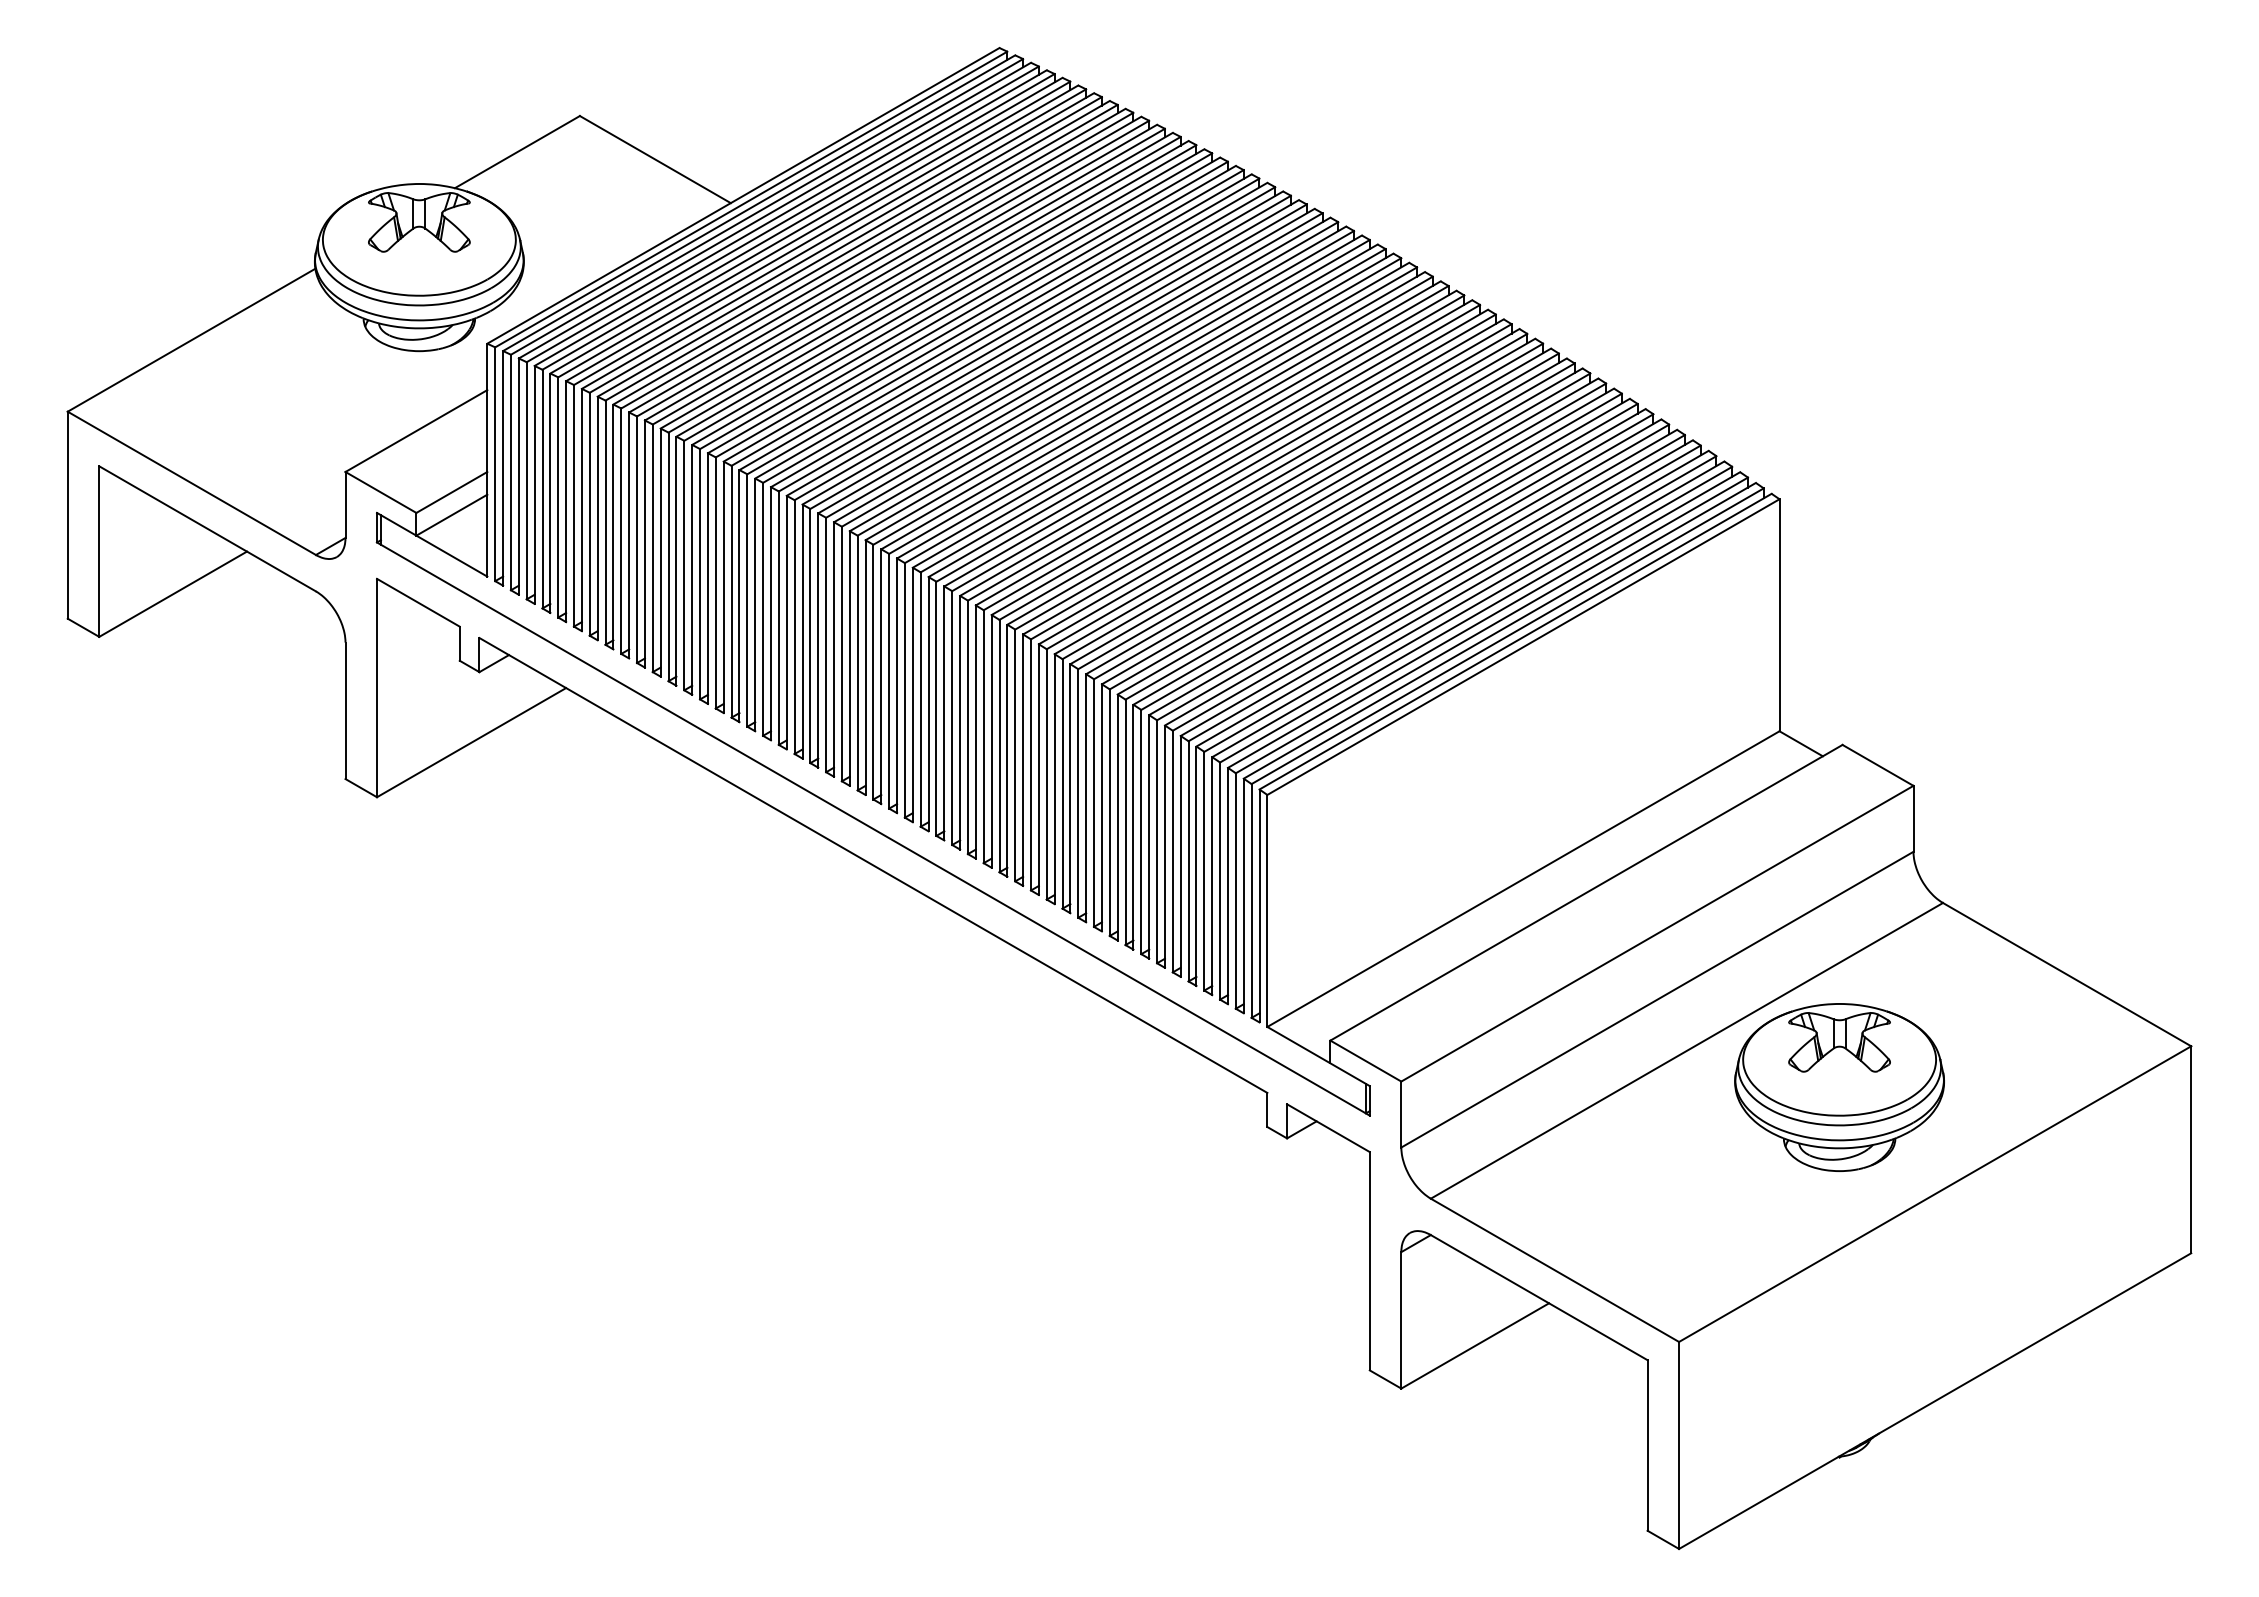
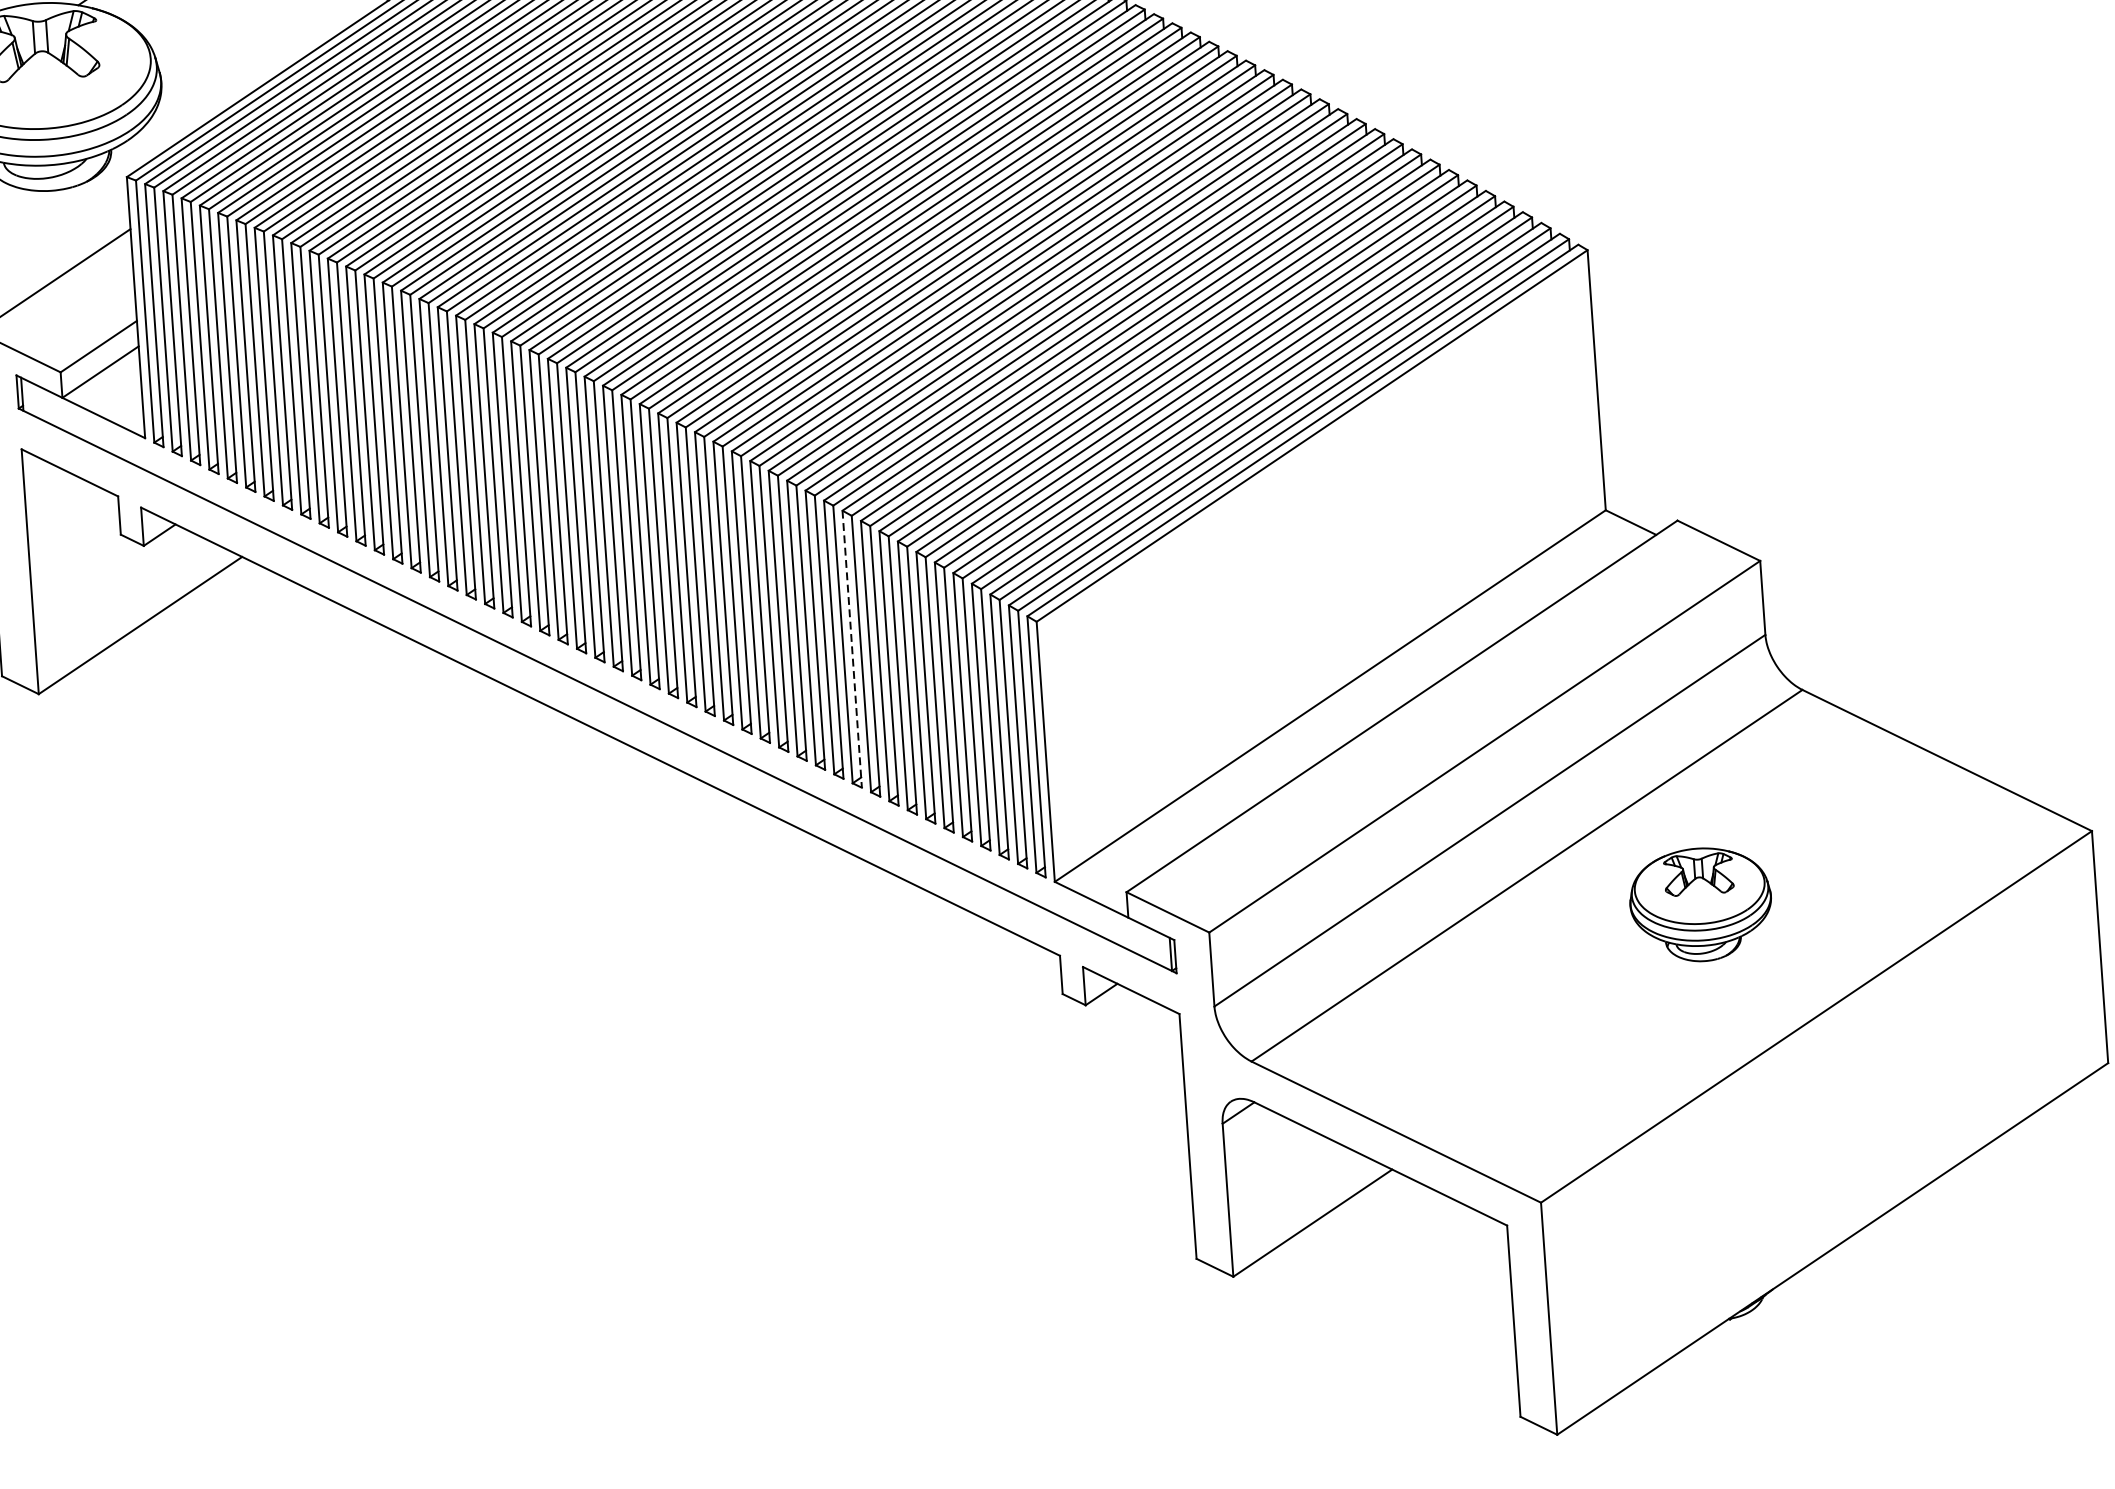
line: (1101, 807) -> (851, 648), solid -> dashed
part: (1839, 1087) -> (1700, 904), size x0.6

